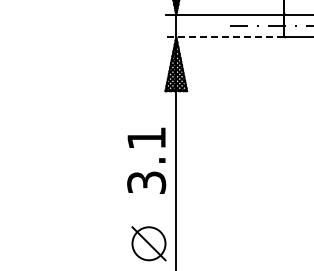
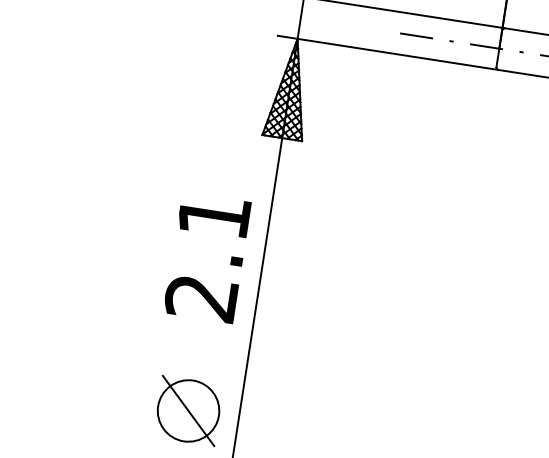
line: (224, 37) -> (386, 52), dashed -> solid
text: (146, 182) -> (201, 297), 3.1 -> 2.1

